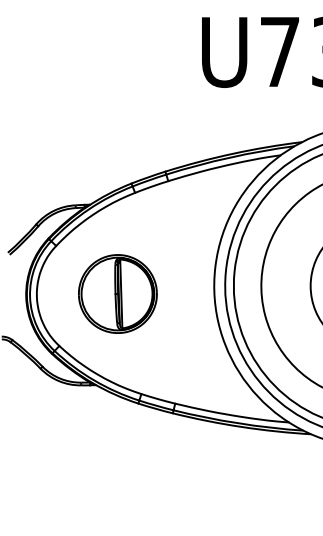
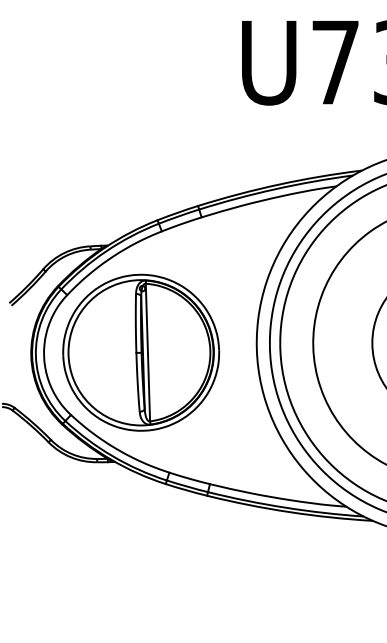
part: (117, 293) -> (140, 352), size x1.67

